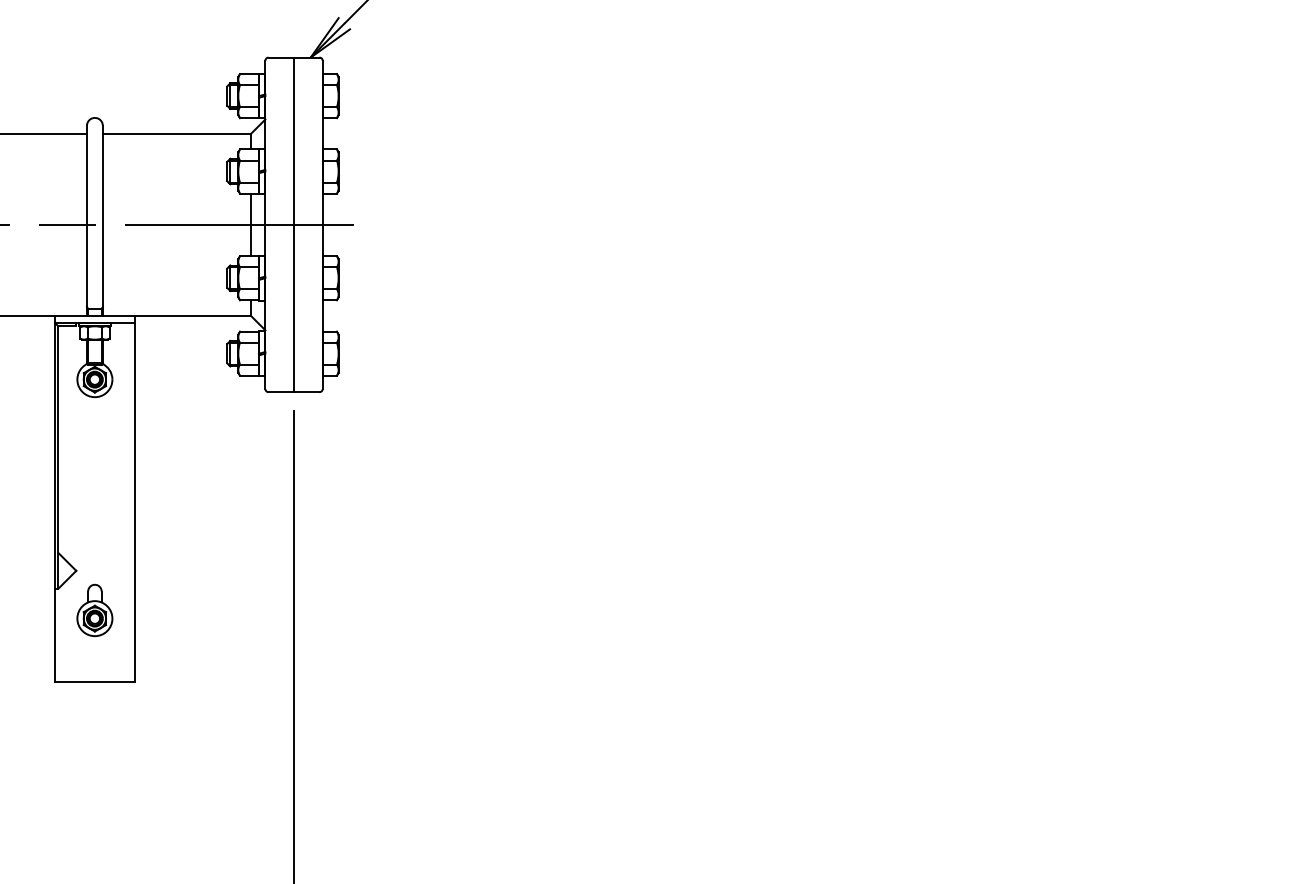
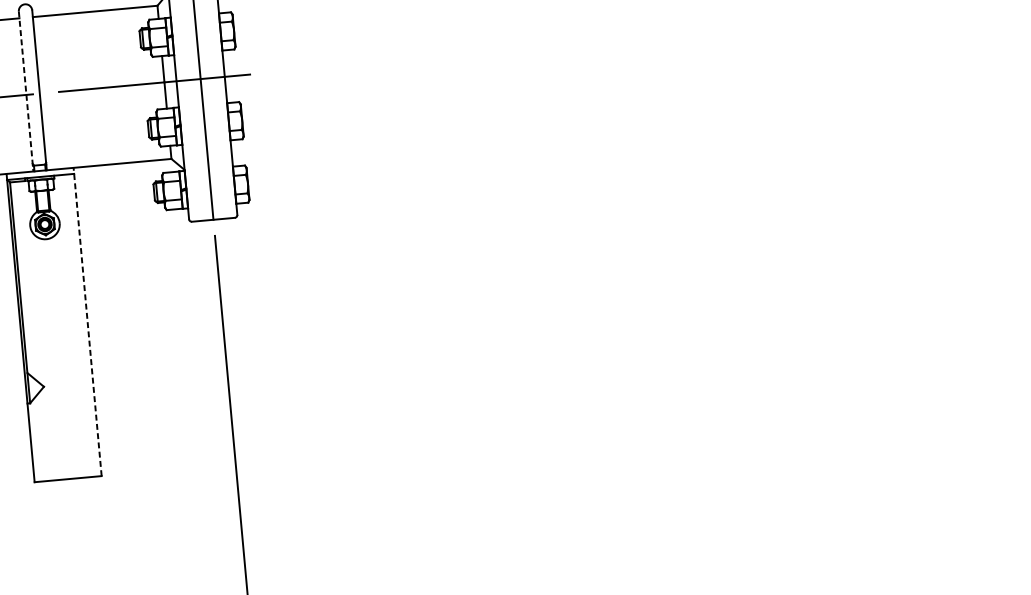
line: (86, 221) -> (25, 92), solid -> dashed
line: (134, 498) -> (87, 321), solid -> dashed
part: (94, 610) -> (62, 418), removed

